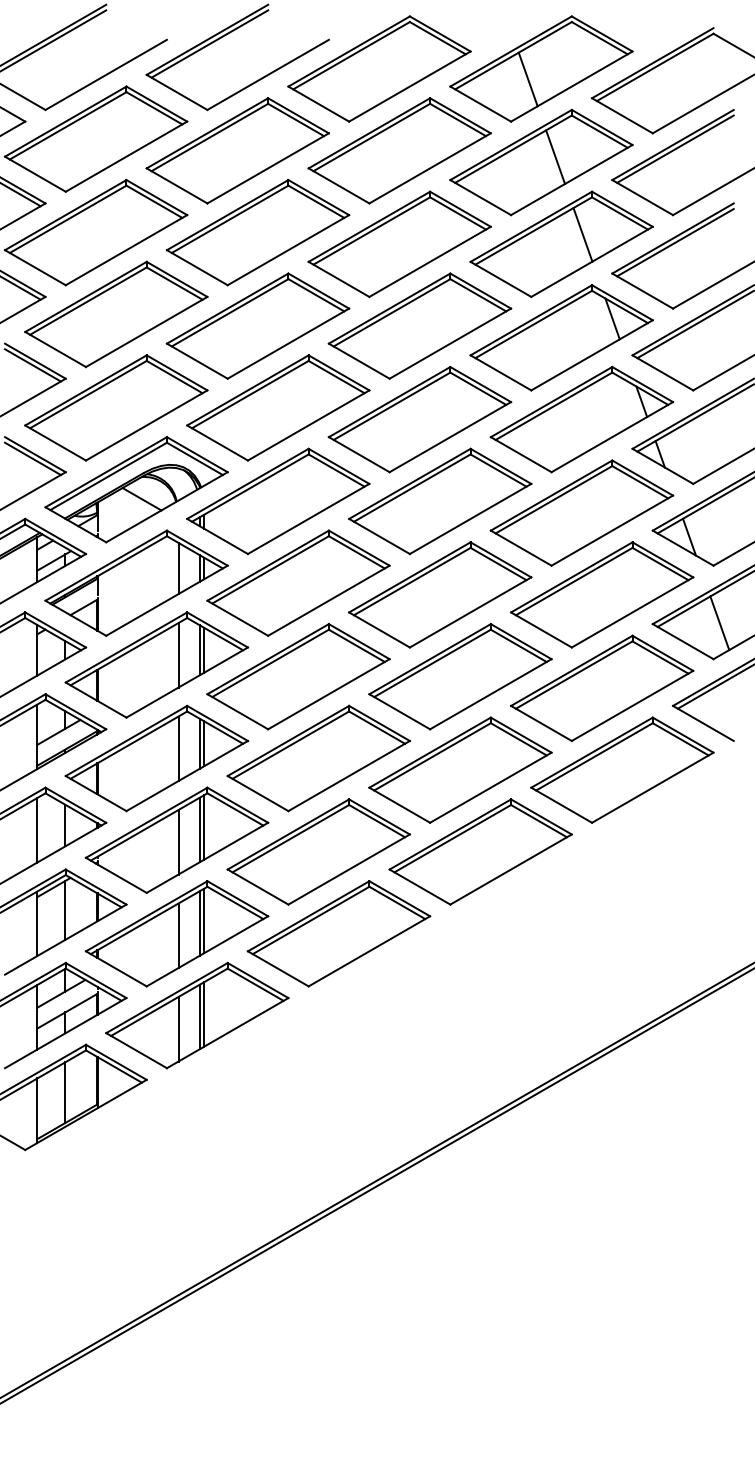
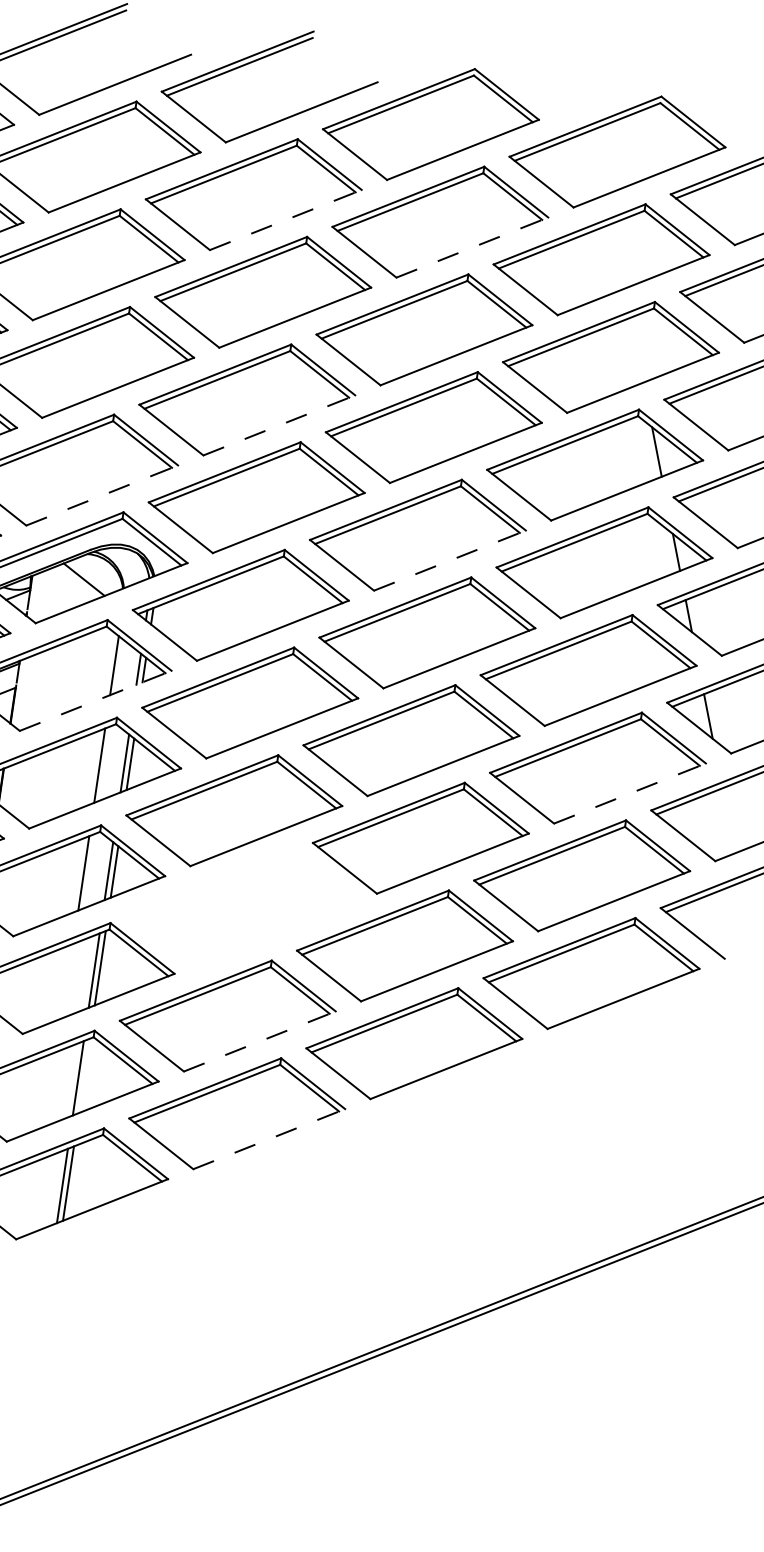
line: (527, 79) -> (599, 161), removed
line: (555, 156) -> (618, 255), removed
line: (268, 168) -> (286, 220), solid -> dashed
line: (430, 168) -> (472, 247), solid -> dashed
line: (582, 234) -> (636, 349), removed
line: (288, 343) -> (279, 425), solid -> dashed
line: (147, 425) -> (103, 495), solid -> dashed
line: (450, 436) -> (450, 559), solid -> dashed
line: (167, 600) -> (96, 700), solid -> dashed
line: (632, 612) -> (629, 793), solid -> dashed
line: (719, 623) -> (728, 821), removed
part: (318, 758) -> (243, 908), removed
line: (178, 842) -> (67, 981), removed
line: (349, 869) -> (260, 1041), solid -> dashed
line: (204, 920) -> (84, 1075), removed
line: (178, 935) -> (52, 1088), removed
line: (369, 951) -> (269, 1139), solid -> dashed
line: (178, 1028) -> (36, 1195), removed

